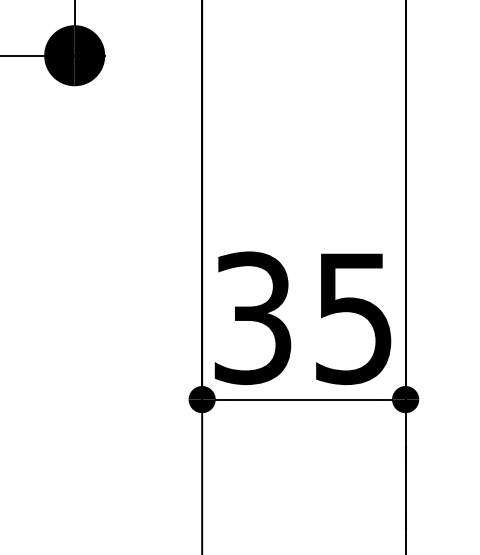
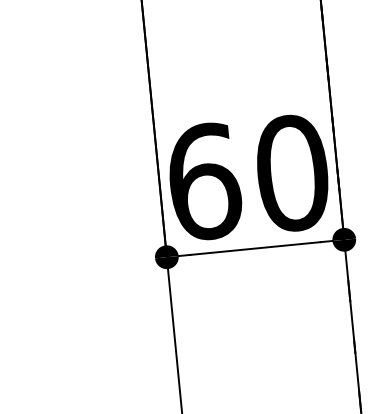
text: (303, 318) -> (248, 177), 35 -> 60

